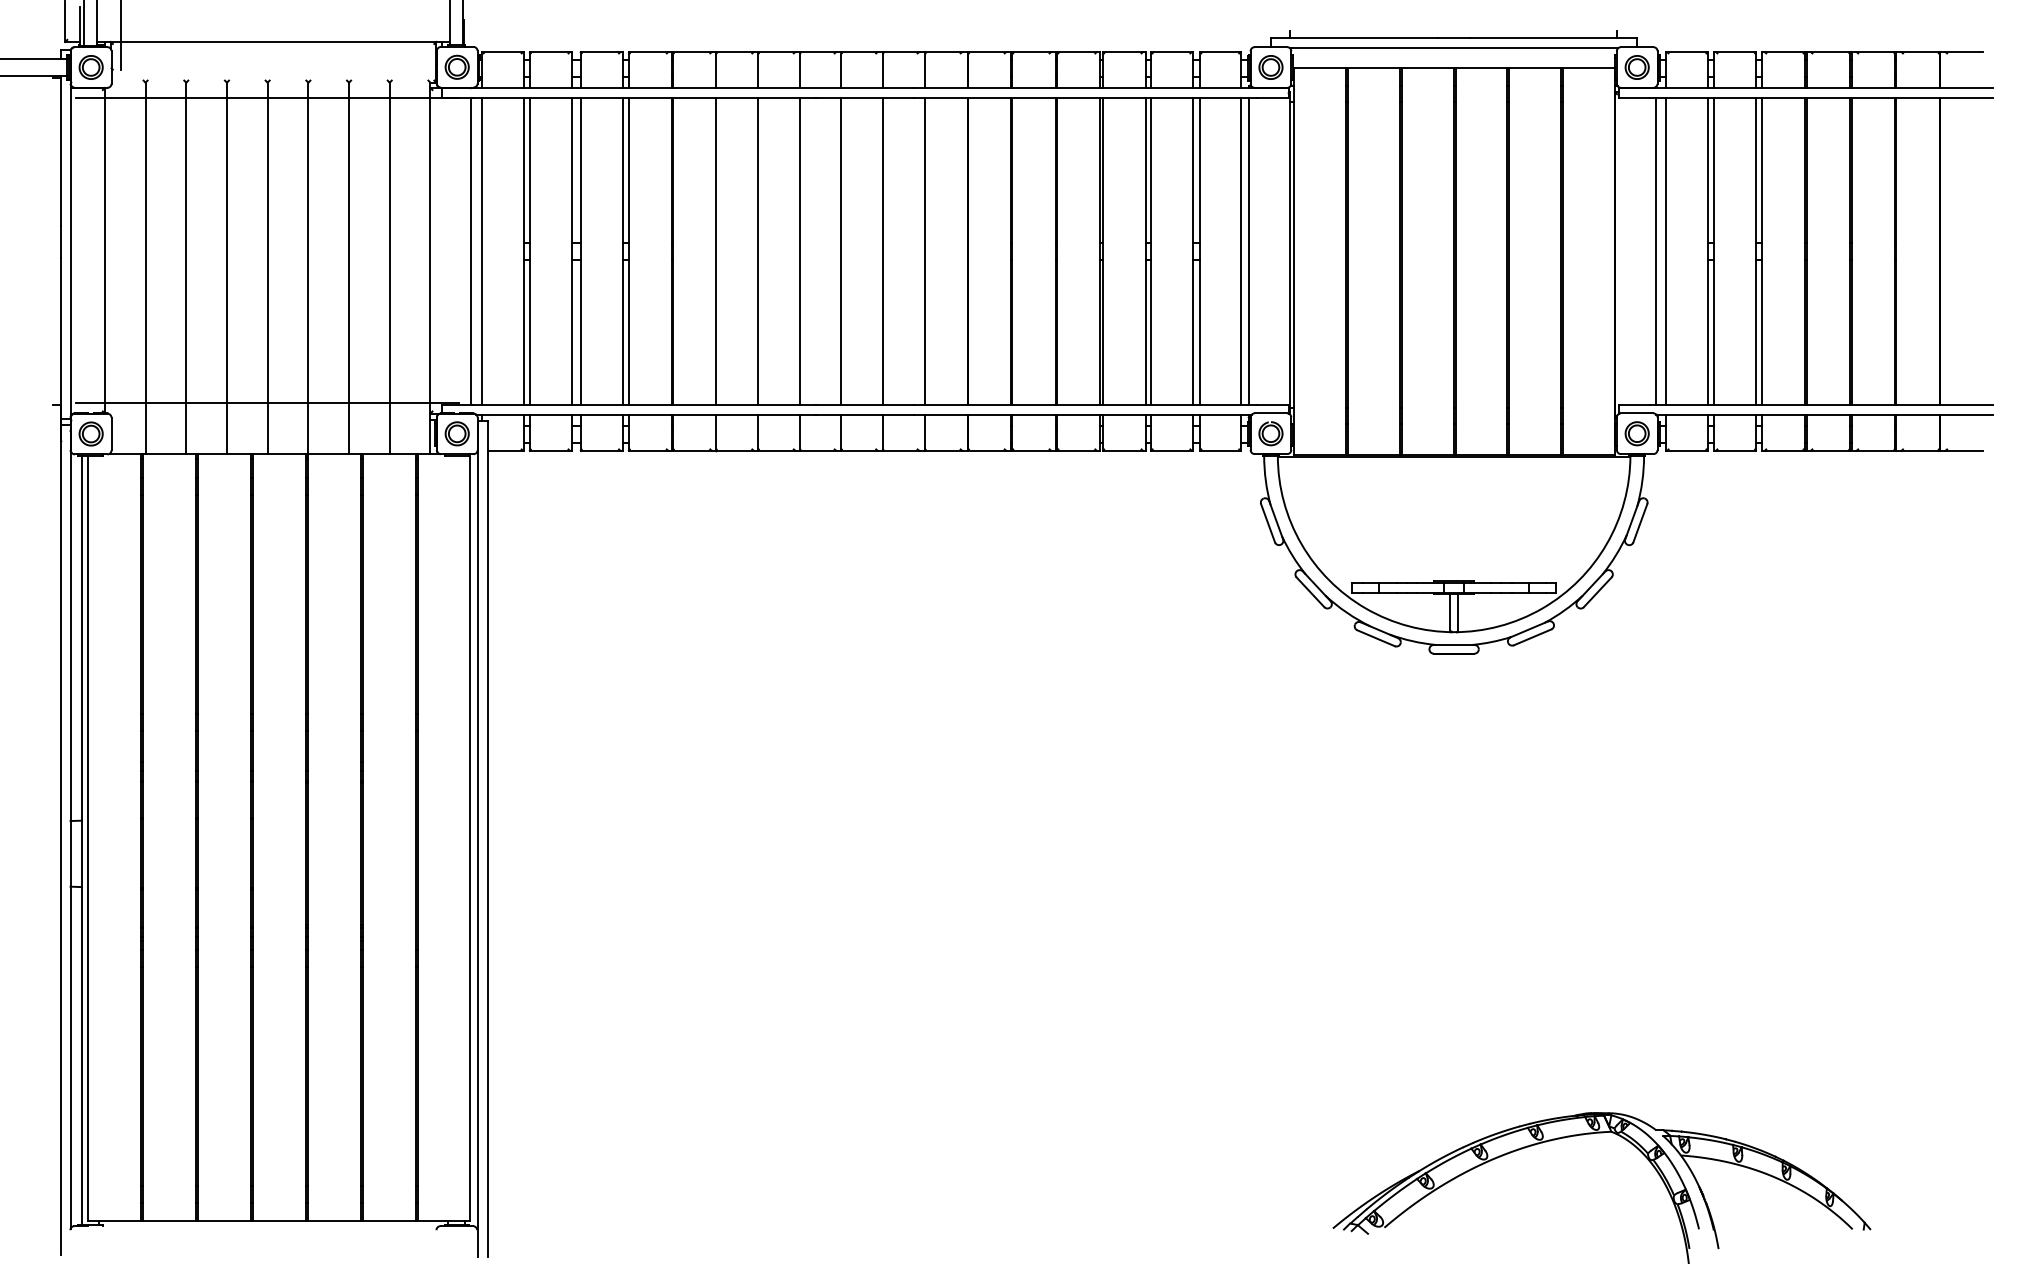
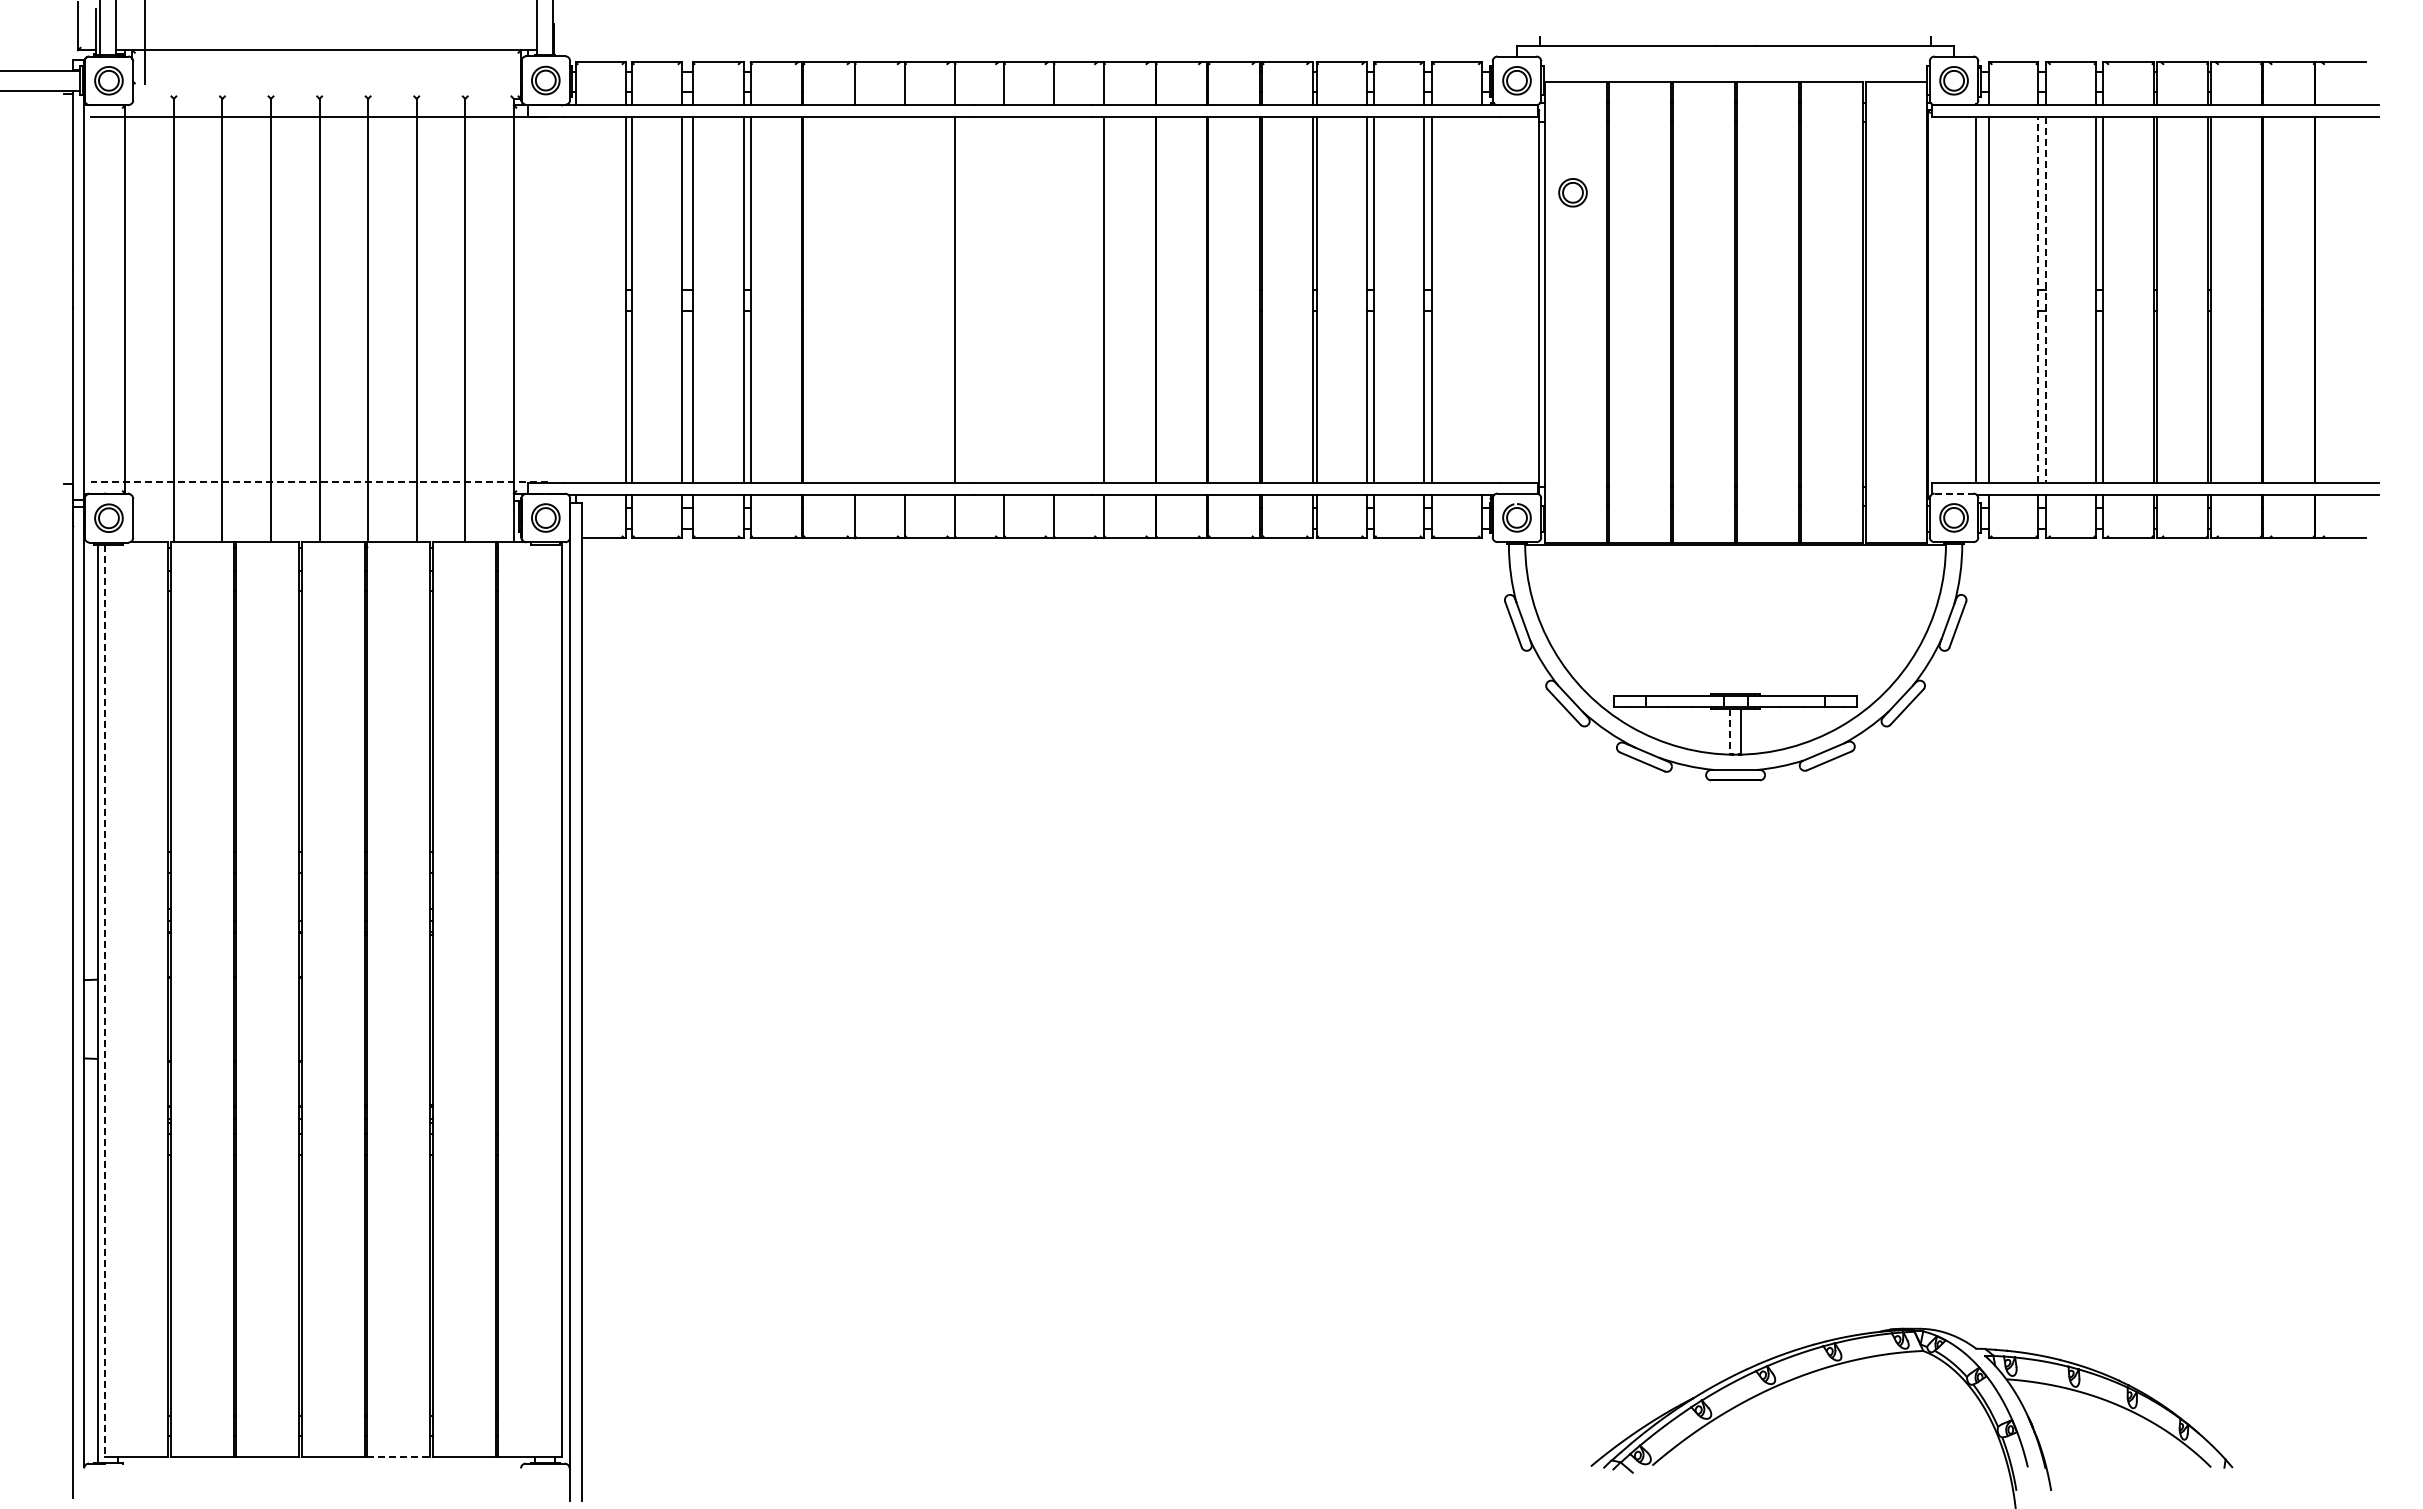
line: (1454, 47) -> (1735, 57), removed
part: (1317, 161) -> (1572, 192), added
line: (1707, 250) -> (2038, 299), solid -> dashed
line: (471, 251) -> (562, 300), removed
line: (482, 251) -> (575, 300), removed
line: (715, 251) -> (854, 300), removed
line: (758, 251) -> (905, 300), removed
line: (841, 251) -> (1004, 300), removed
line: (882, 251) -> (1053, 300), removed
line: (1241, 251) -> (1481, 300), removed
line: (1248, 251) -> (1490, 300), removed
line: (1714, 251) -> (2046, 300), solid -> dashed
line: (267, 403) -> (319, 481), solid -> dashed
line: (1637, 413) -> (1954, 493), solid -> dashed
line: (1449, 613) -> (1730, 732), solid -> dashed
line: (88, 838) -> (105, 1001), solid -> dashed
line: (333, 1220) -> (398, 1456), solid -> dashed

